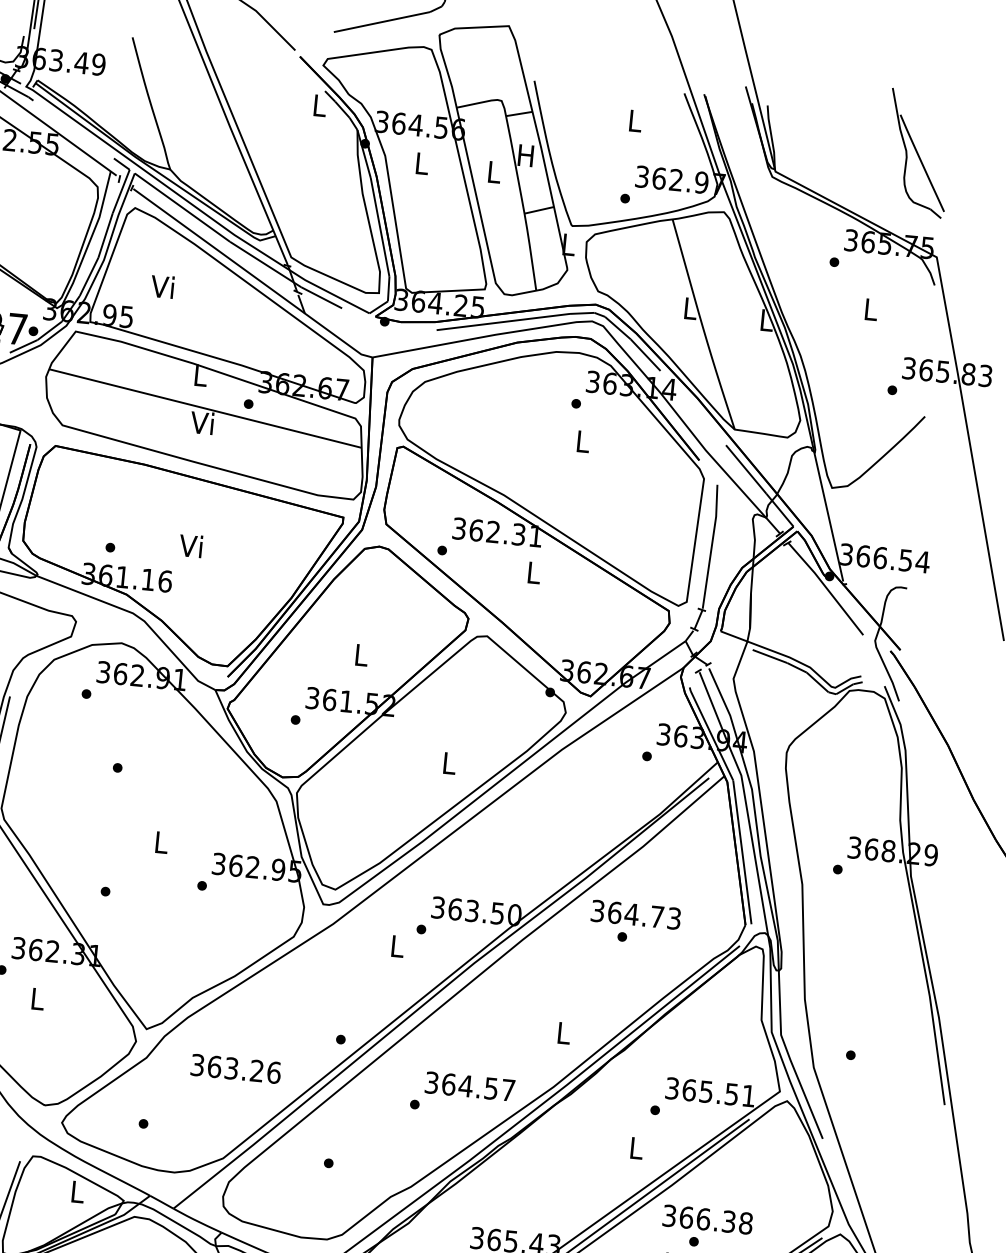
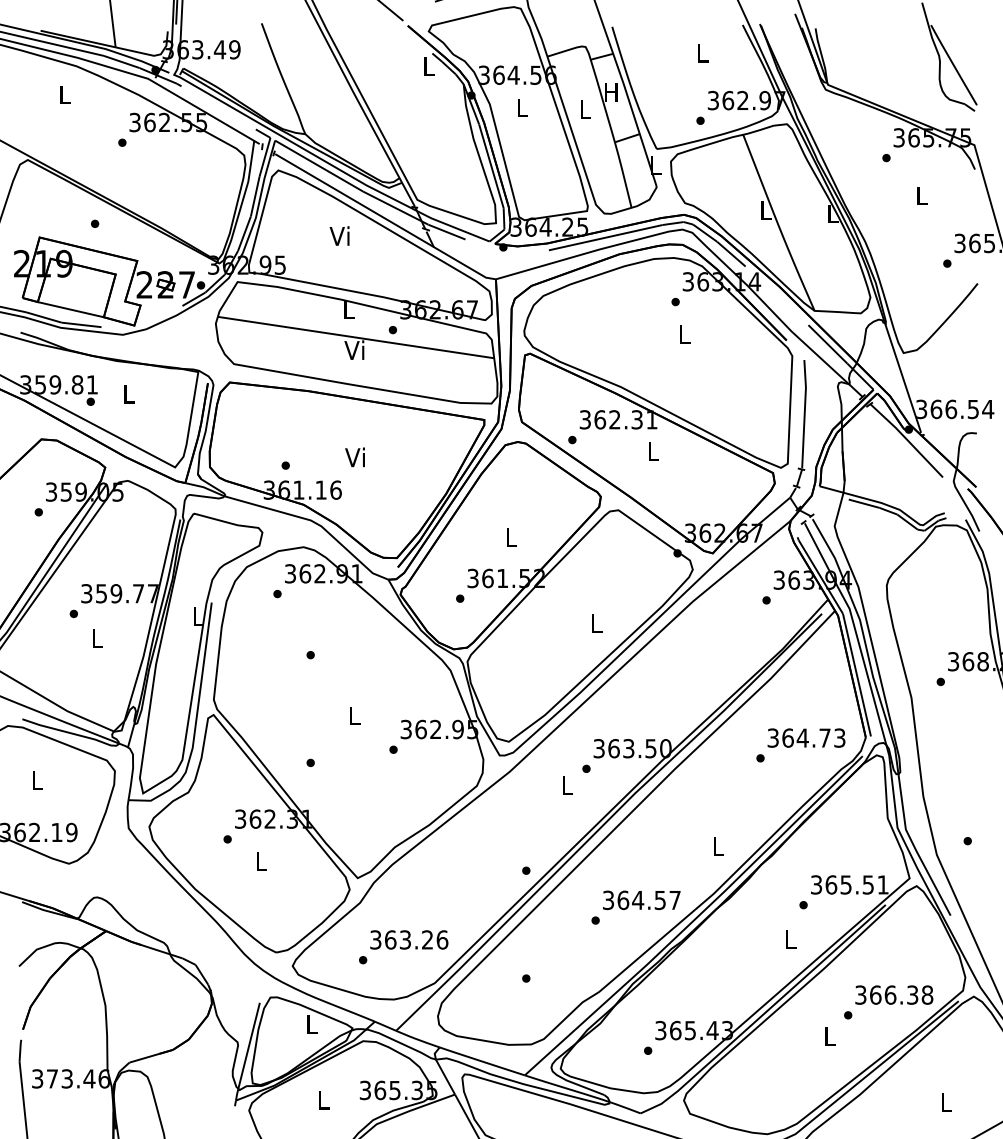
text: (162, 286) -> (339, 235), moved
text: (636, 914) -> (806, 737), moved
text: (236, 1068) -> (409, 939), moved
text: (708, 1219) -> (894, 994), moved

